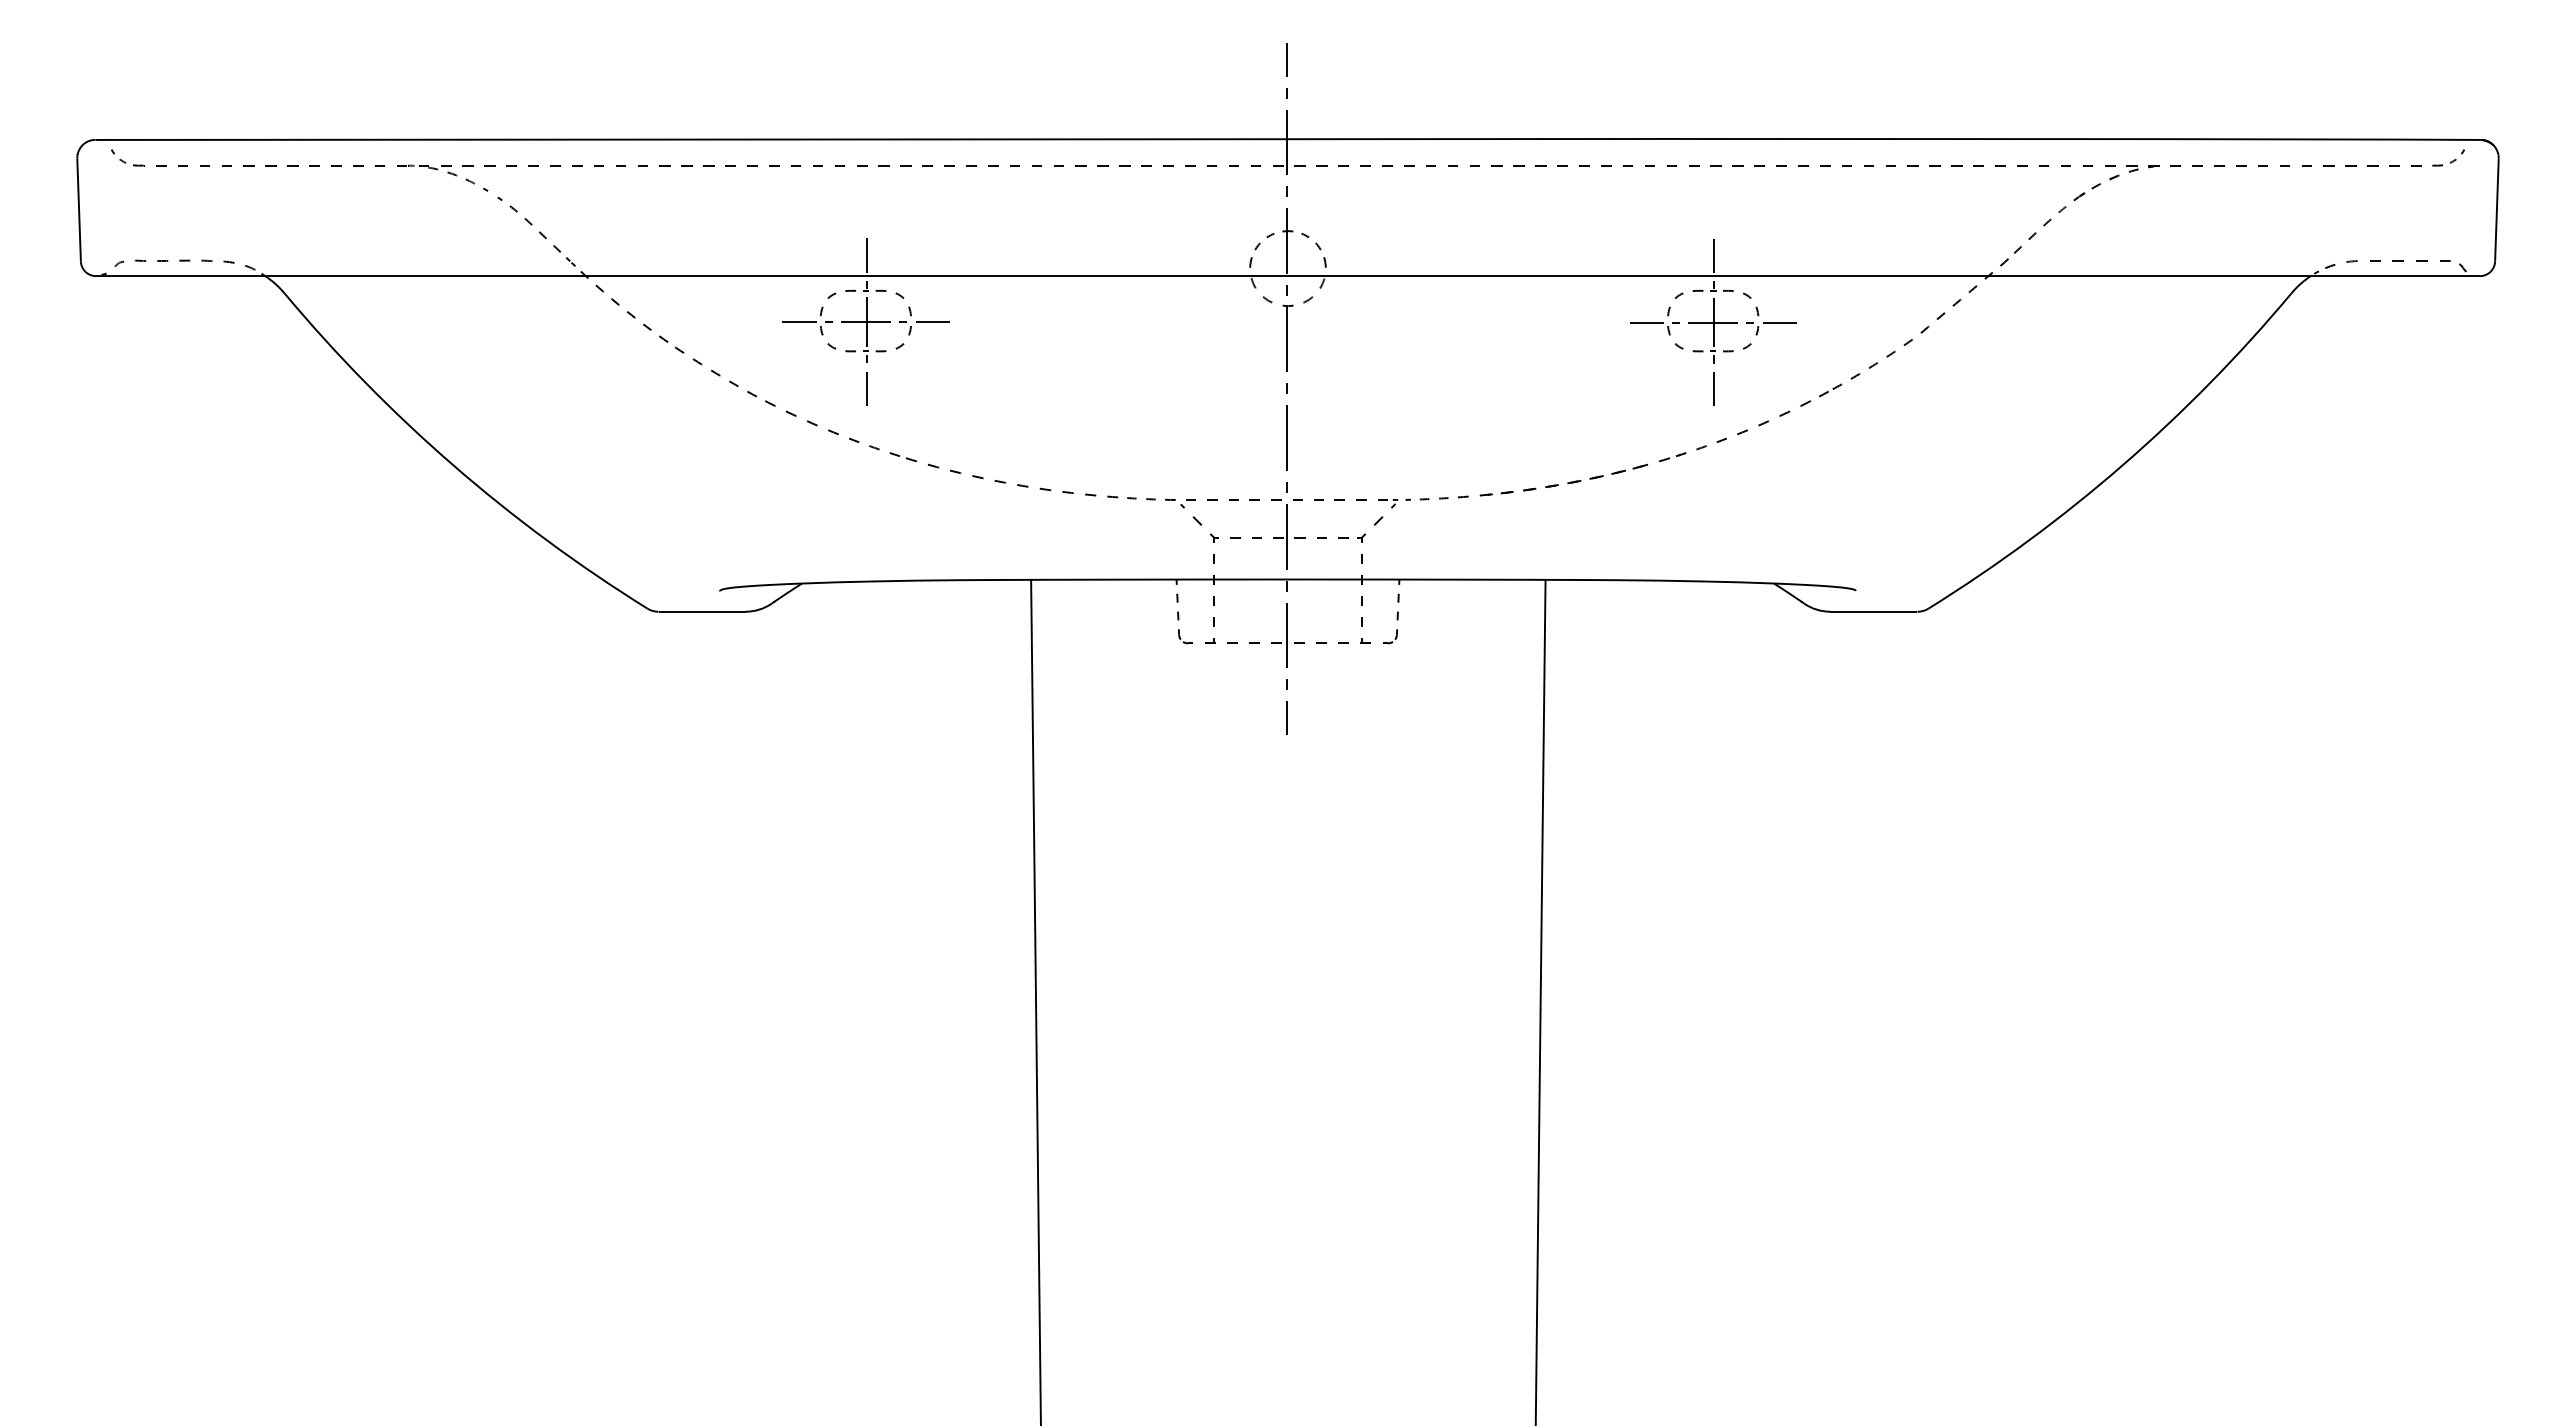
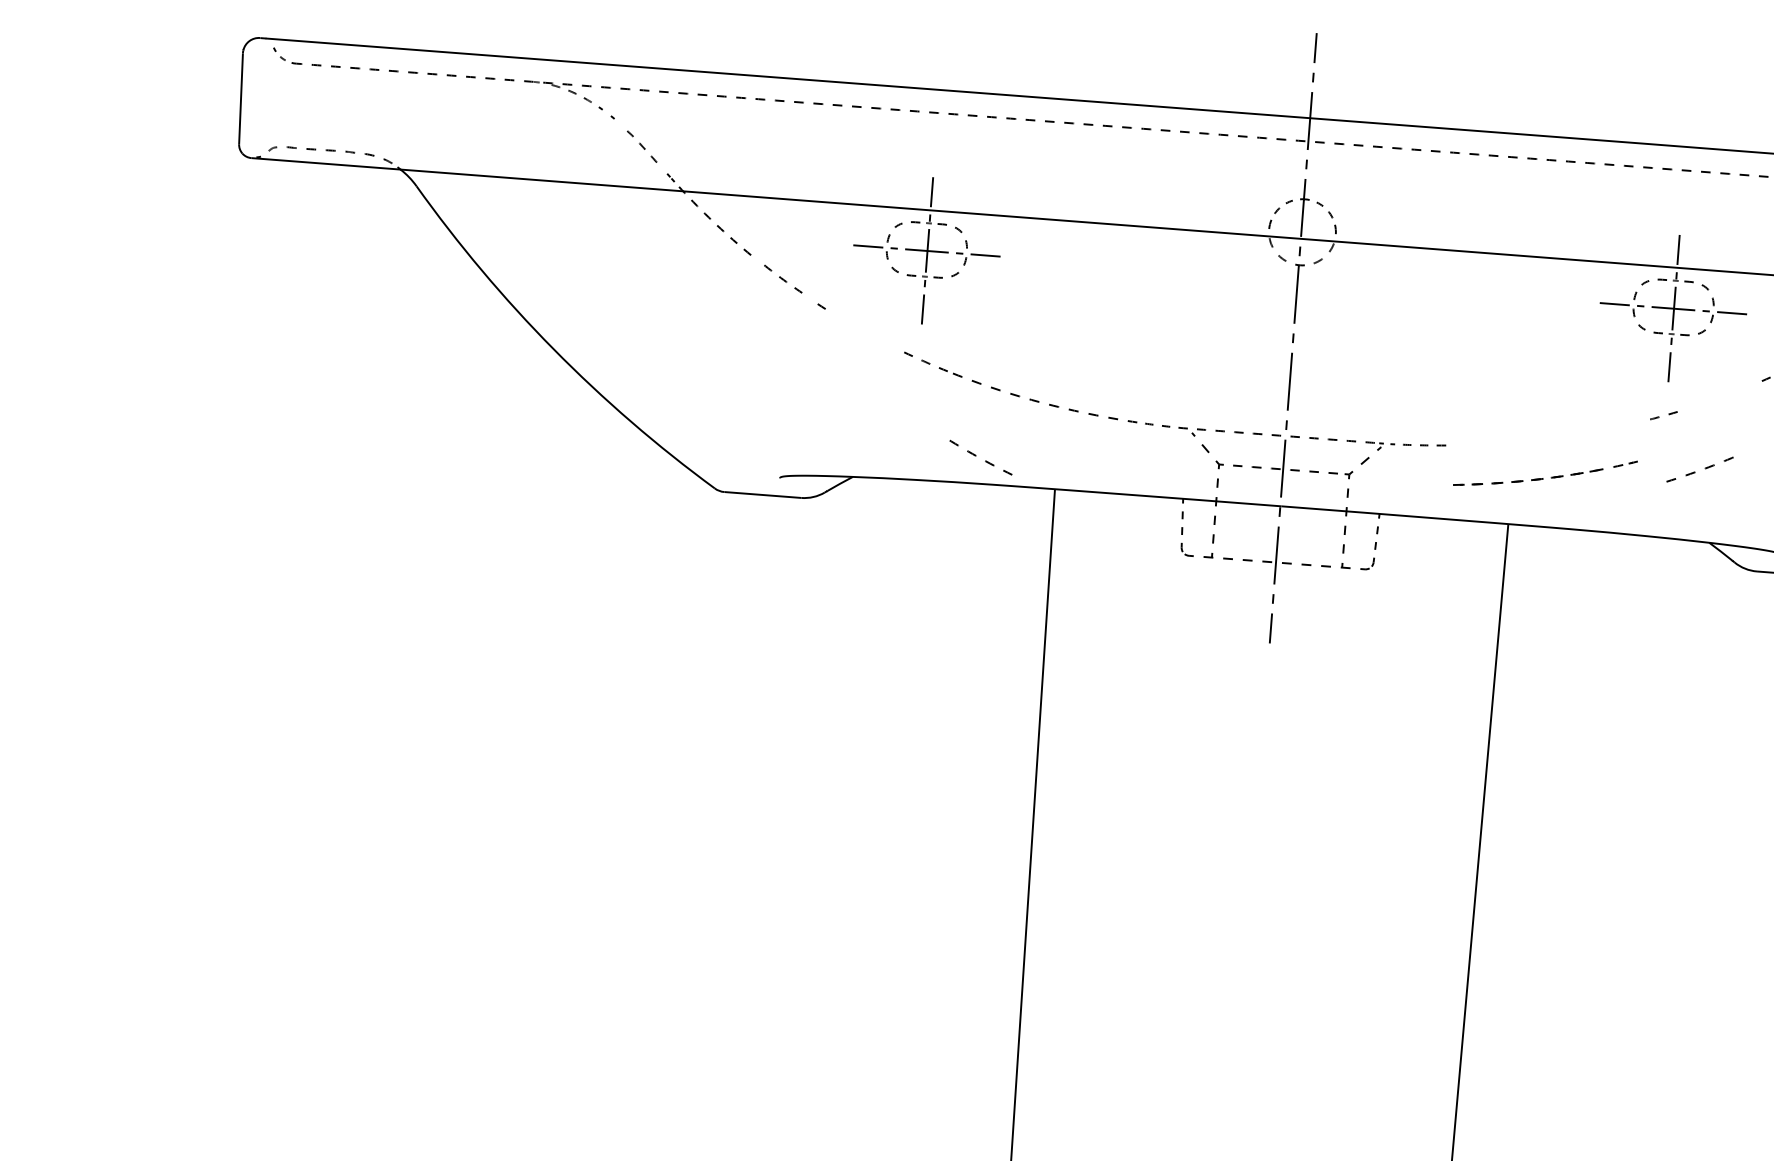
part: (535, 228) -> (642, 145), size x0.7
part: (706, 366) -> (783, 279), size x0.7
part: (801, 417) -> (980, 457), moved
part: (1773, 417) -> (1699, 469), moved
part: (1581, 480) -> (1543, 478), moved

